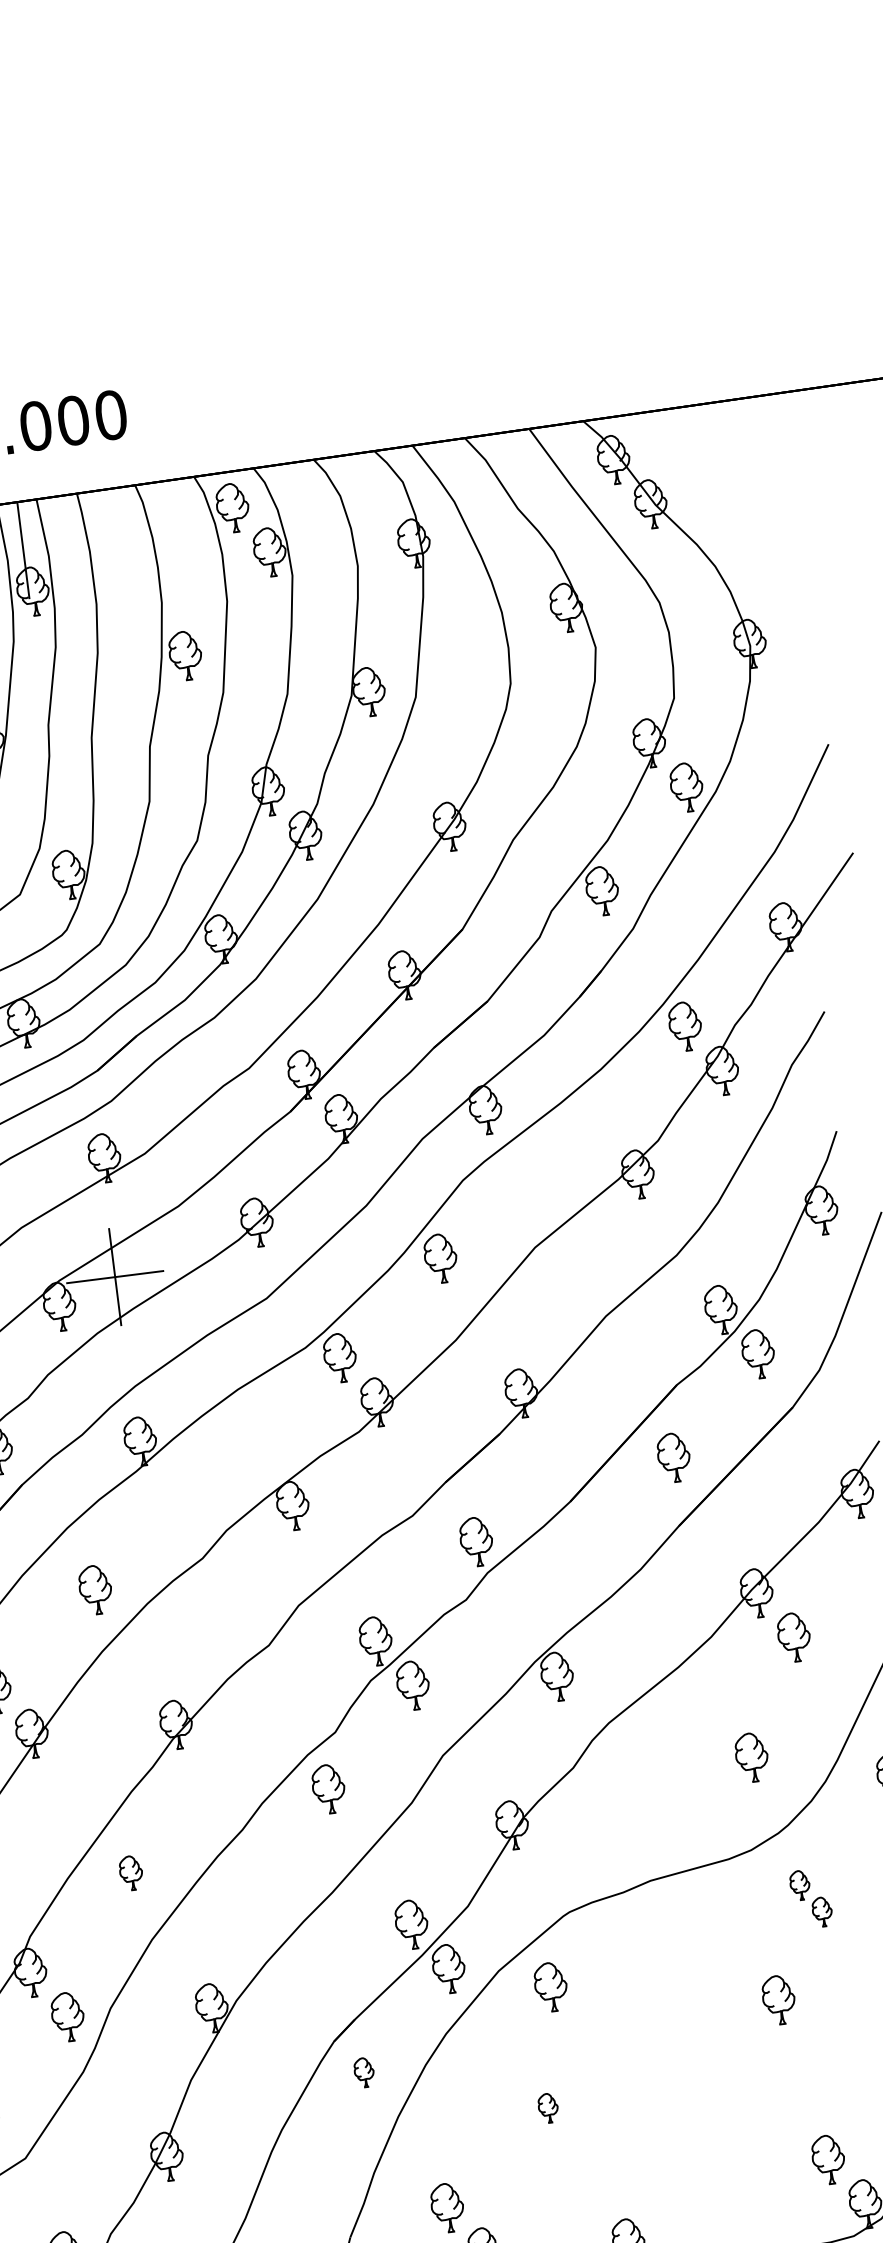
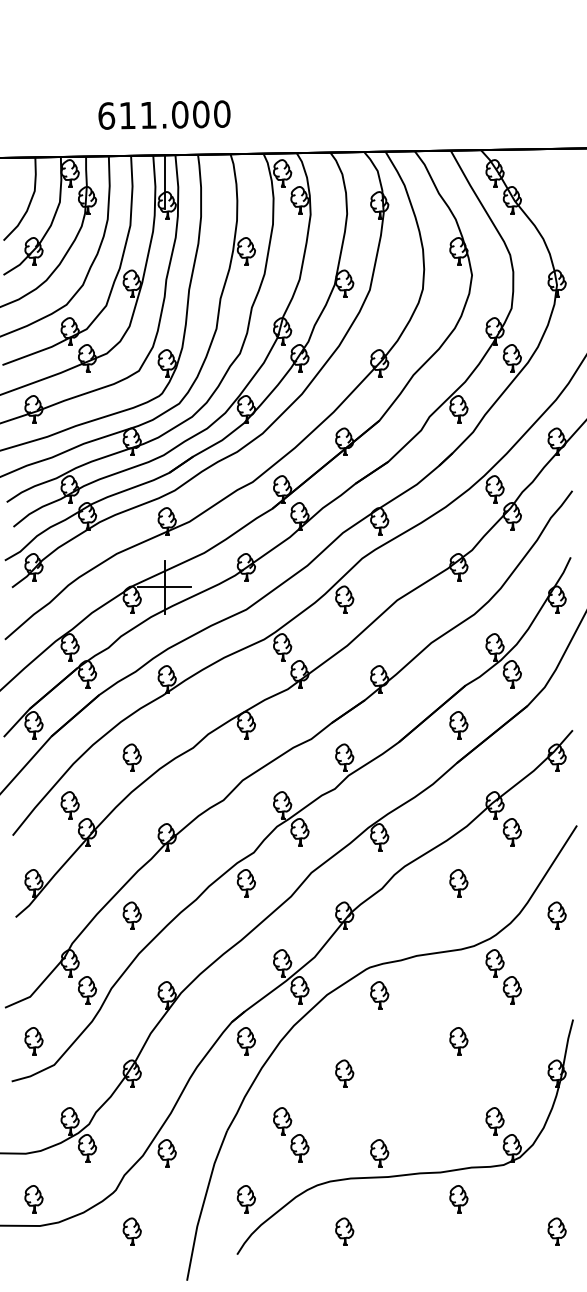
part: (751, 1758) -> (458, 883), moved
part: (129, 1872) -> (131, 915), size x1.43
part: (810, 1898) -> (503, 976), size x1.67
part: (550, 1987) -> (379, 995), moved
part: (778, 2000) -> (458, 1041), moved
part: (362, 2073) -> (245, 1041), size x1.67
part: (547, 2108) -> (344, 1073), size x1.67

